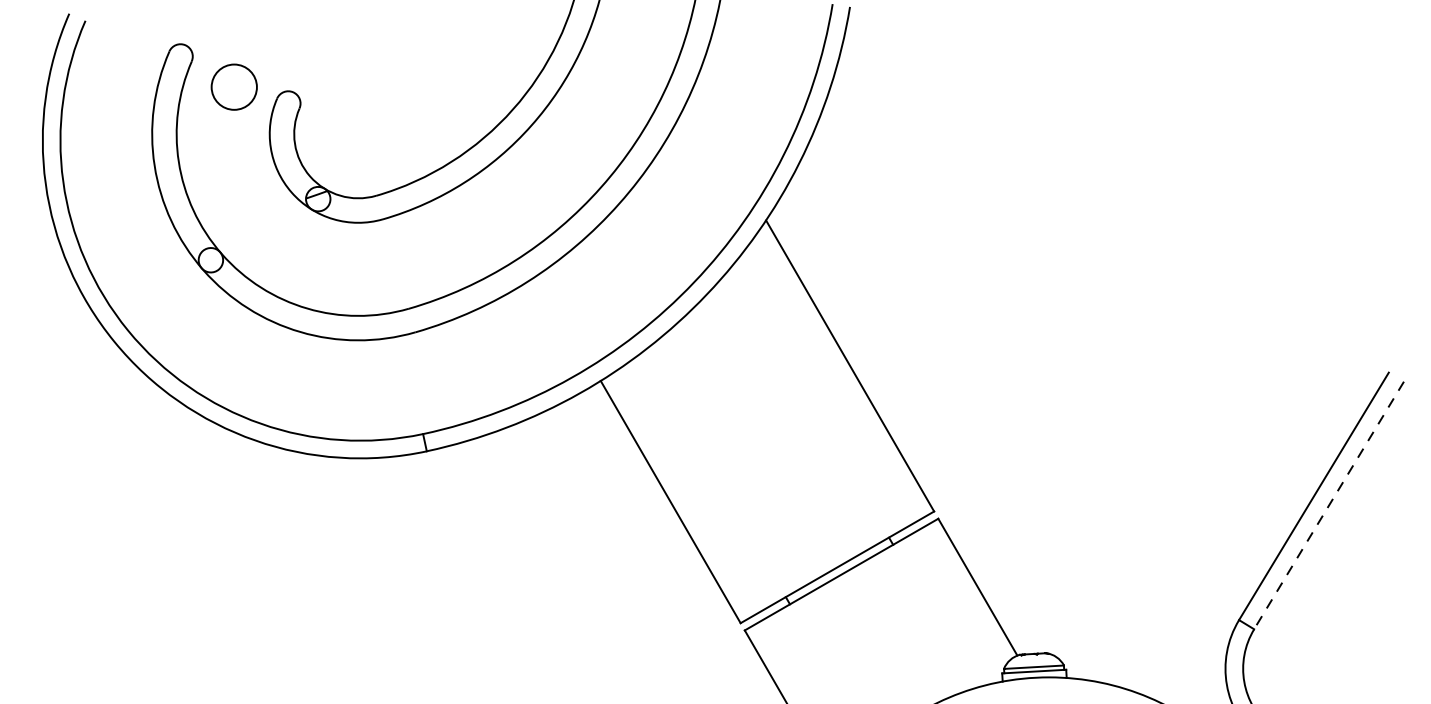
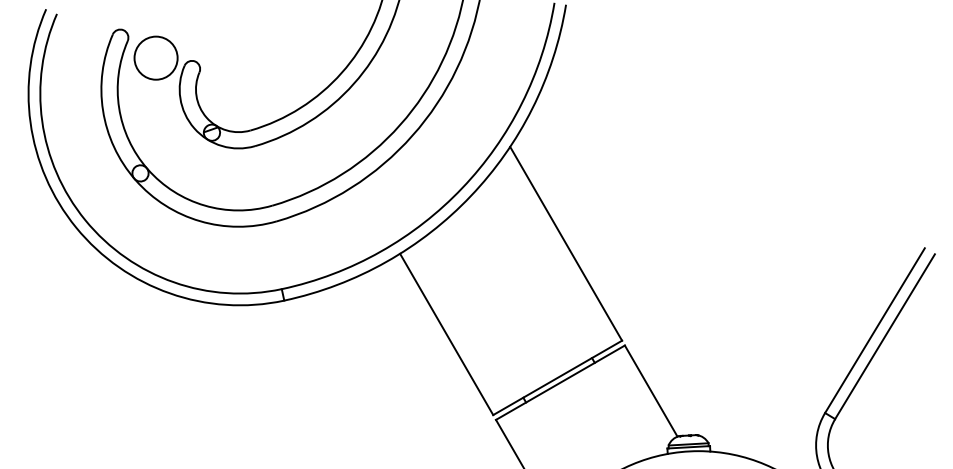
circle: (233, 86) -> (155, 57), size x1.43
line: (1328, 506) -> (884, 337), dashed -> solid

